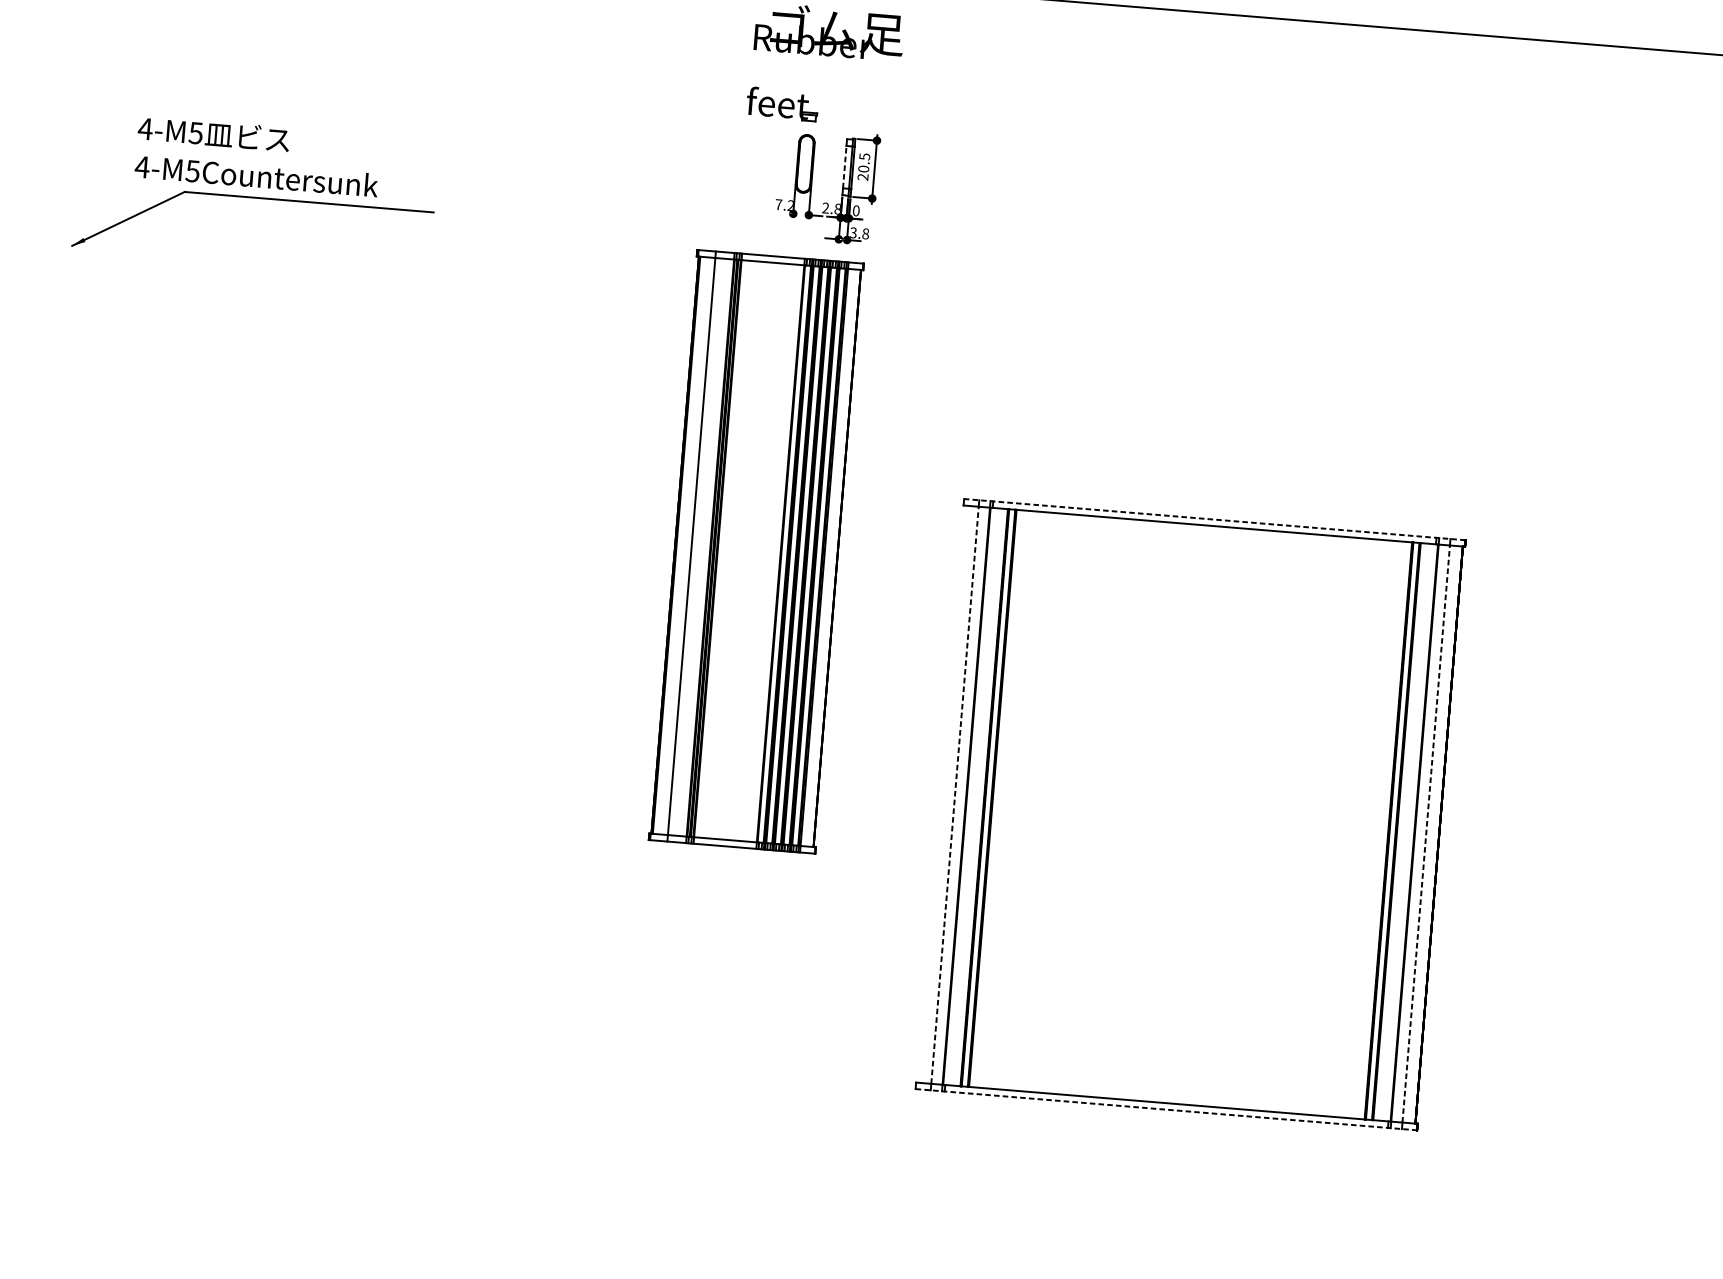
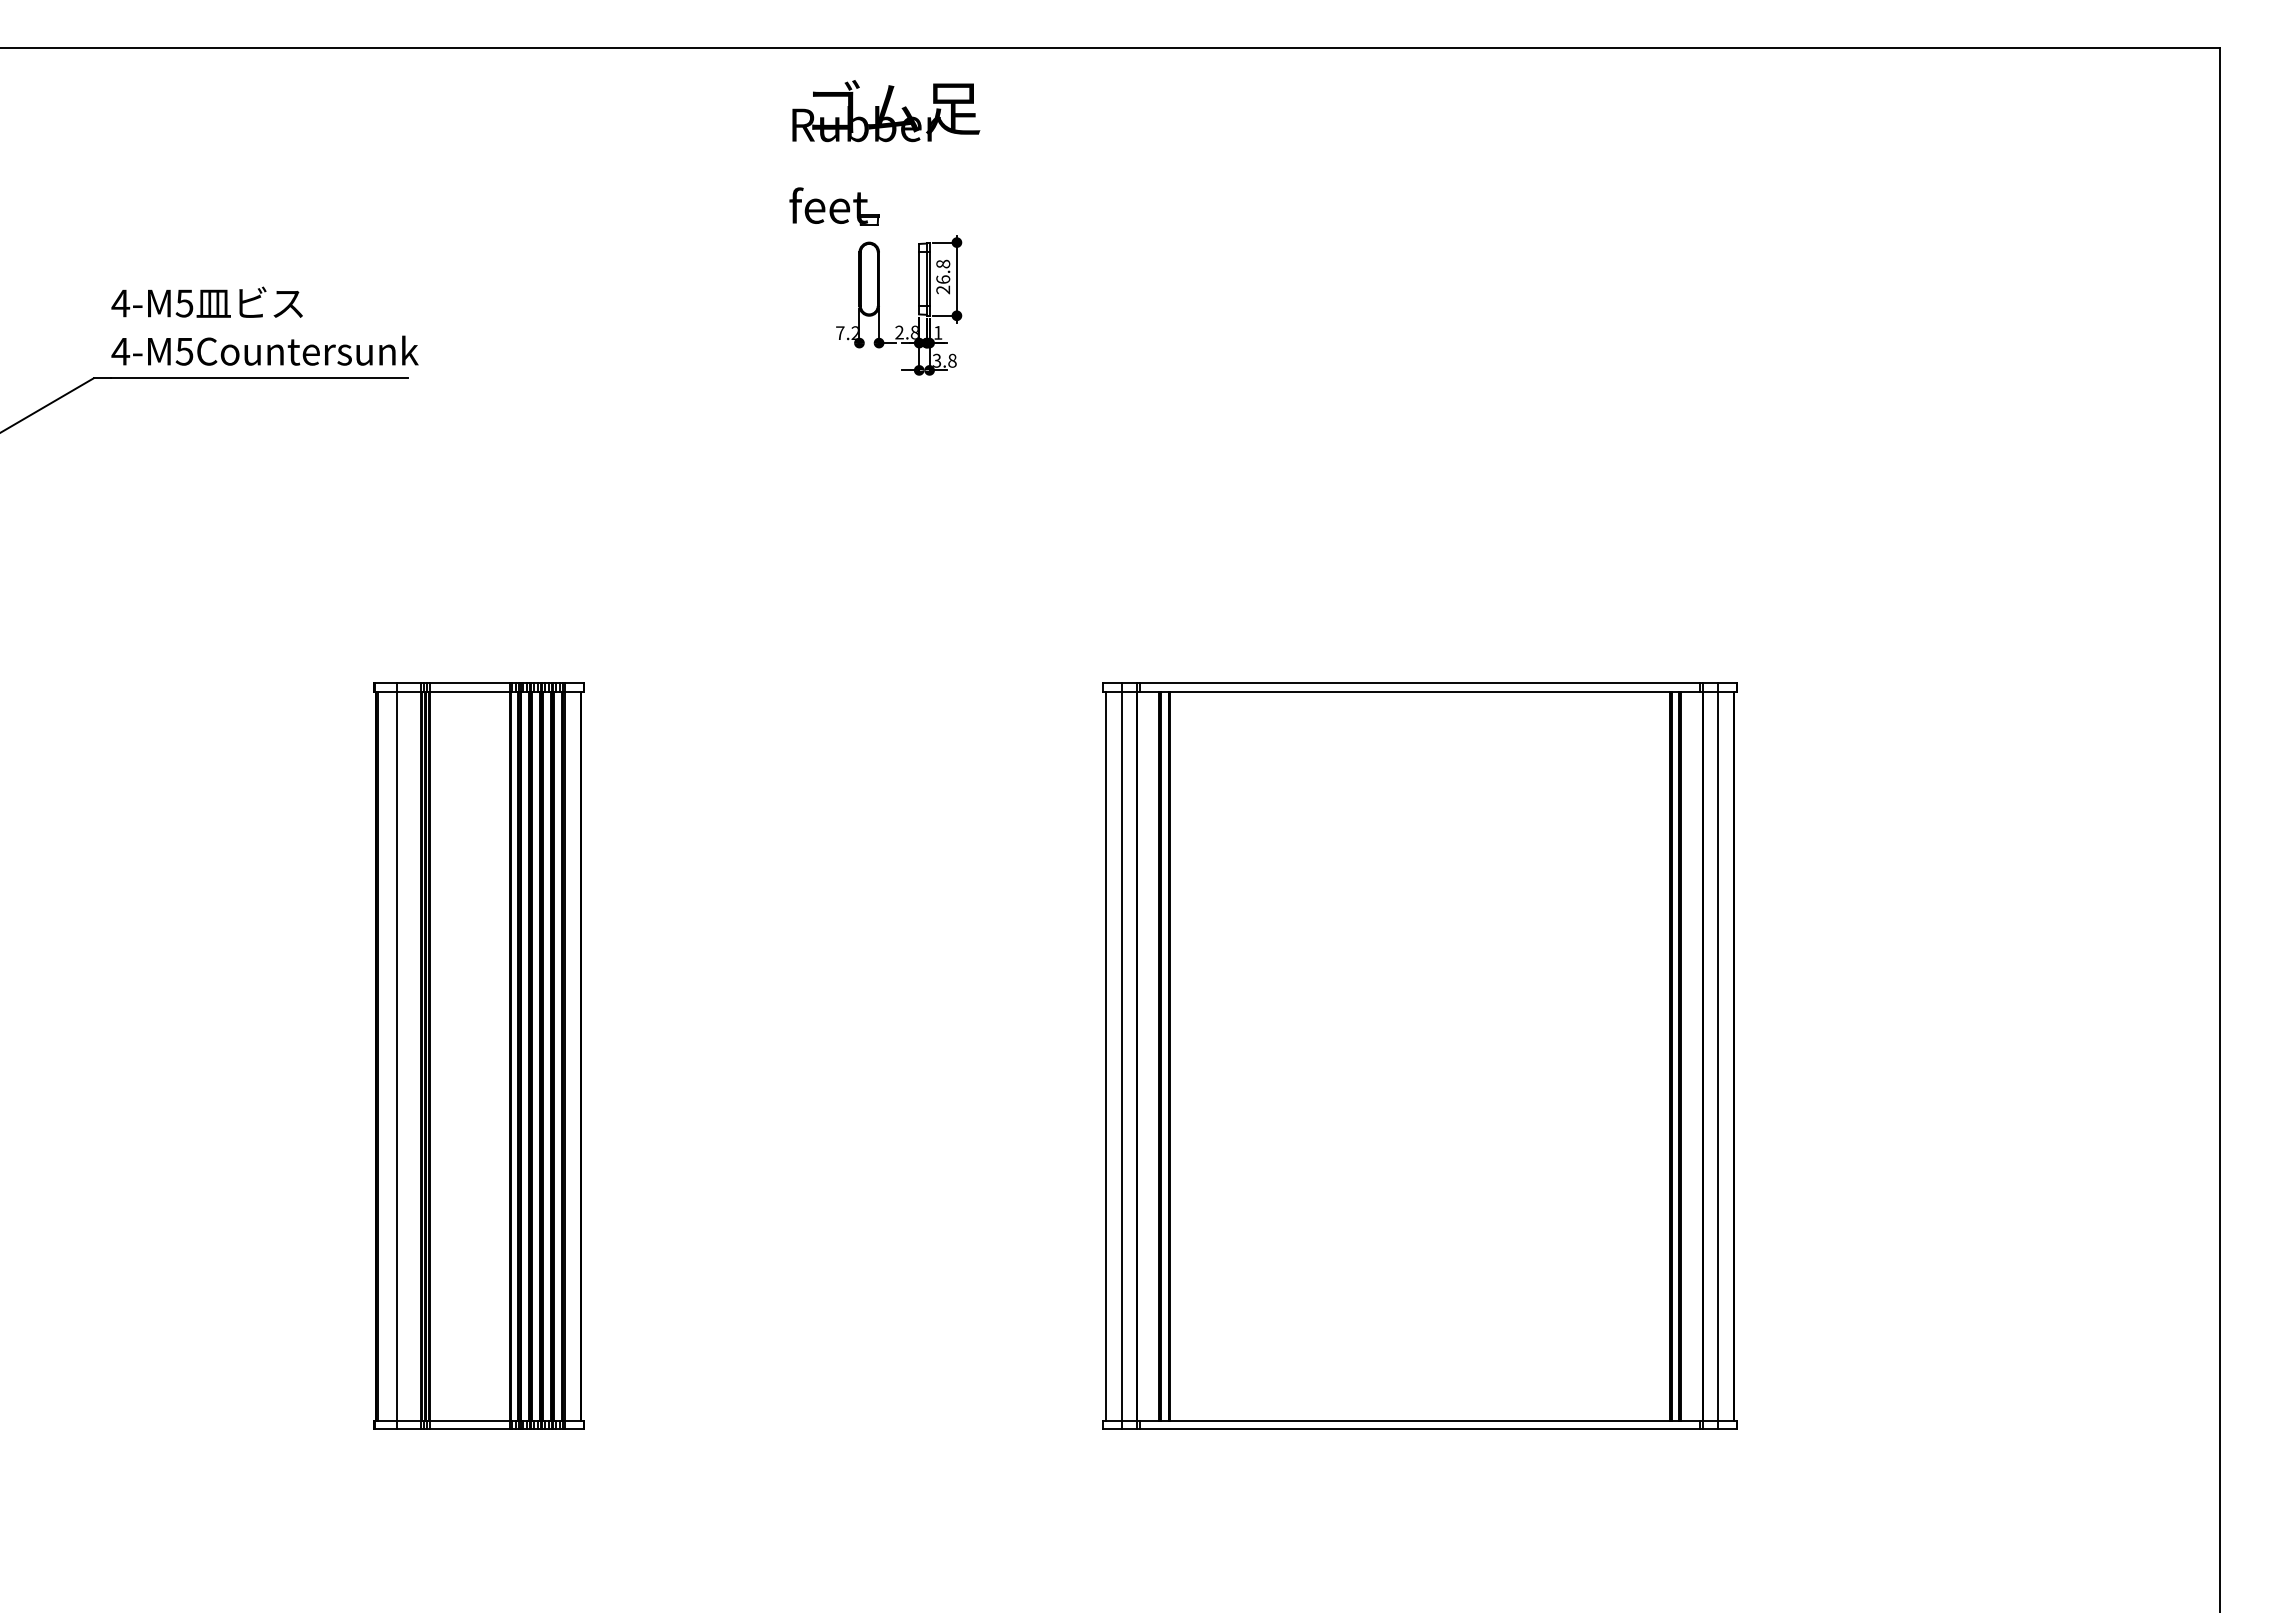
text: (257, 155) -> (264, 325), moved
text: (864, 162) -> (943, 271), 20.5 -> 26.8
line: (844, 167) -> (919, 279), dashed -> solid
text: (856, 210) -> (938, 332), 0 -> 1
line: (1215, 519) -> (1420, 683), dashed -> solid
part: (756, 551) -> (478, 1055), moved
line: (942, 793) -> (1106, 1055), added
line: (955, 795) -> (1122, 1056), dashed -> solid
line: (1426, 834) -> (1717, 1056), dashed -> solid
line: (1166, 1109) -> (1420, 1428), dashed -> solid

